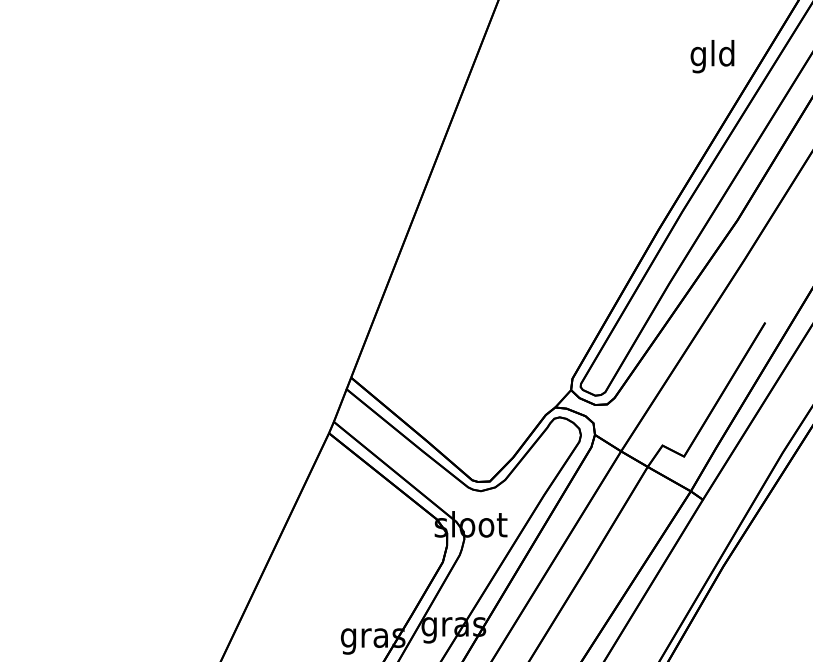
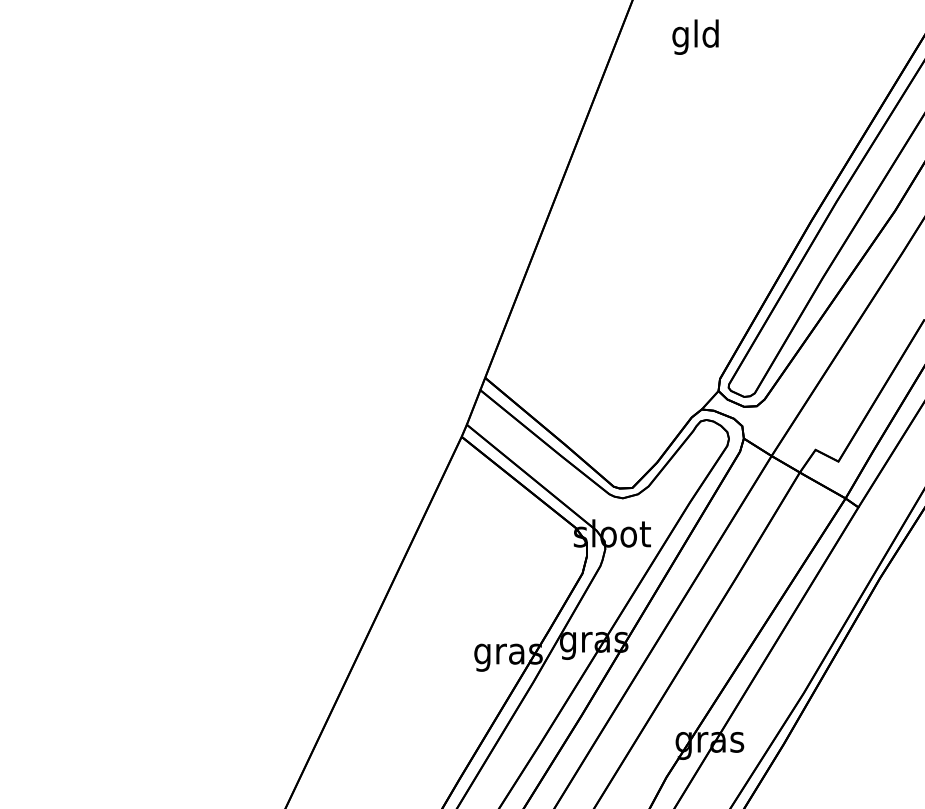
text: (712, 55) -> (695, 36), moved

